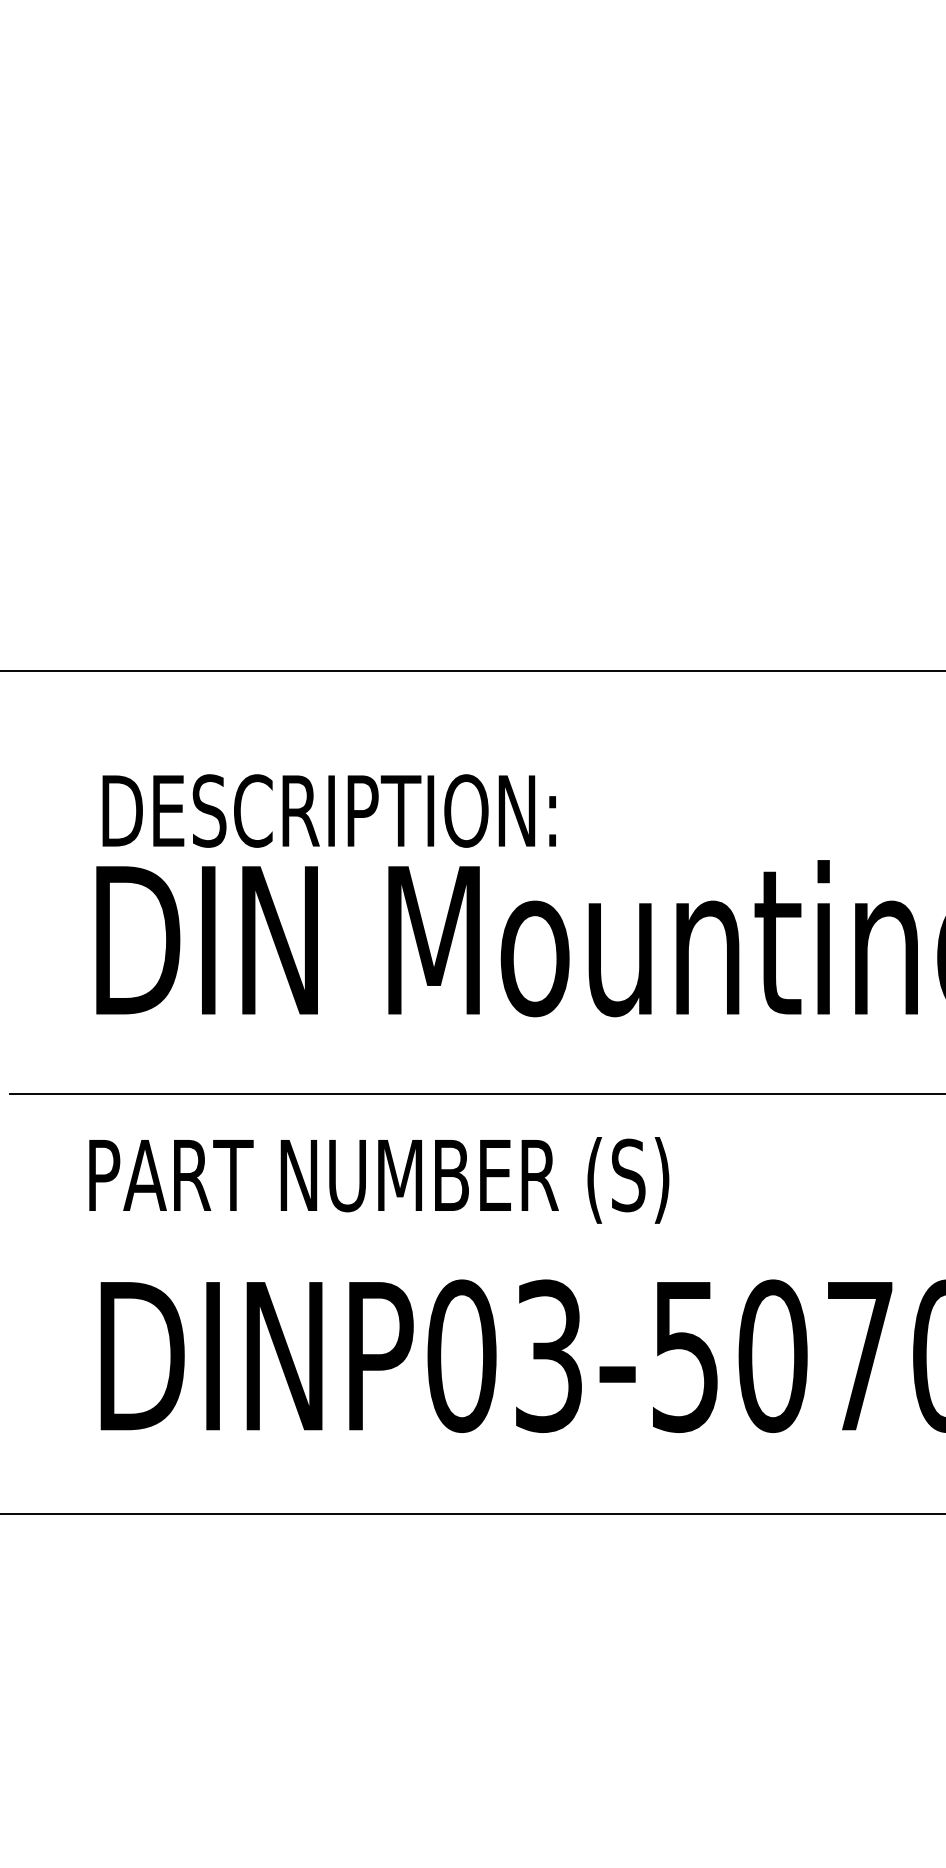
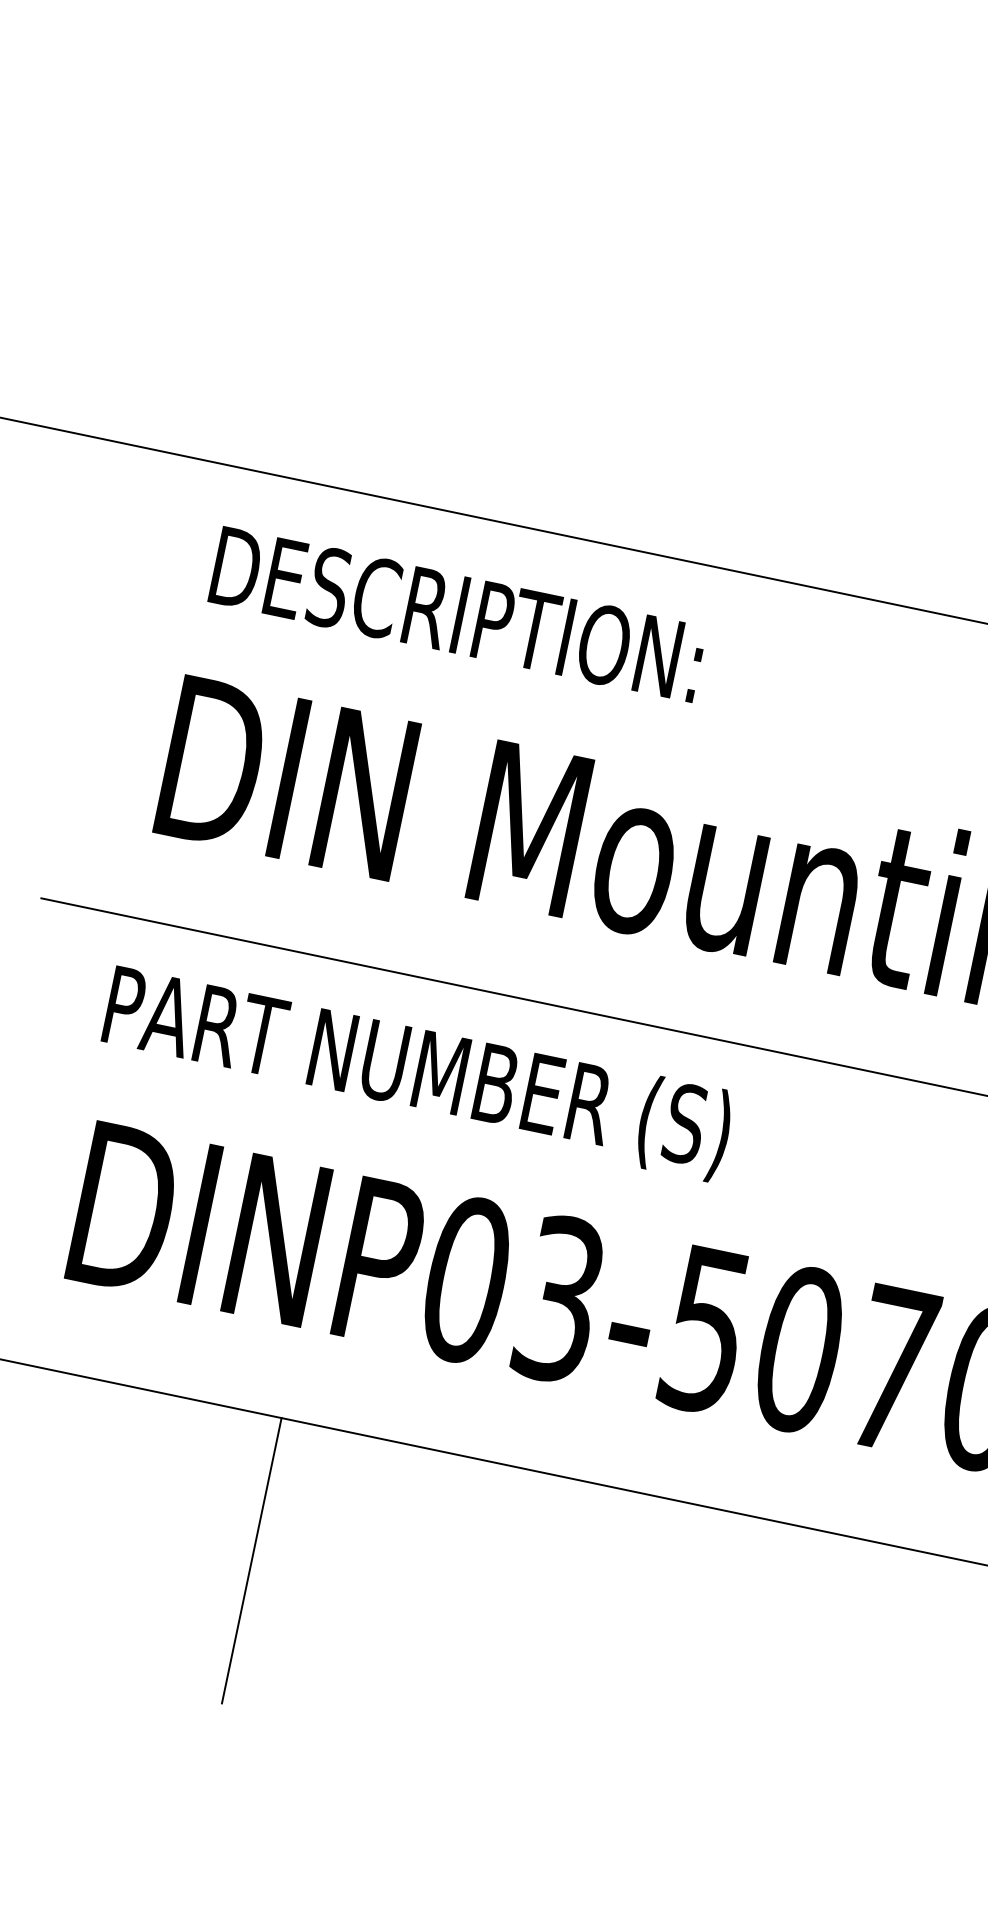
text: (328, 810) -> (456, 613), moved
line: (321, 1647) -> (251, 1560), added

